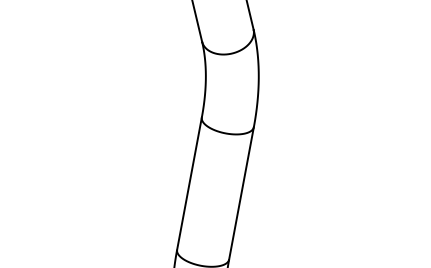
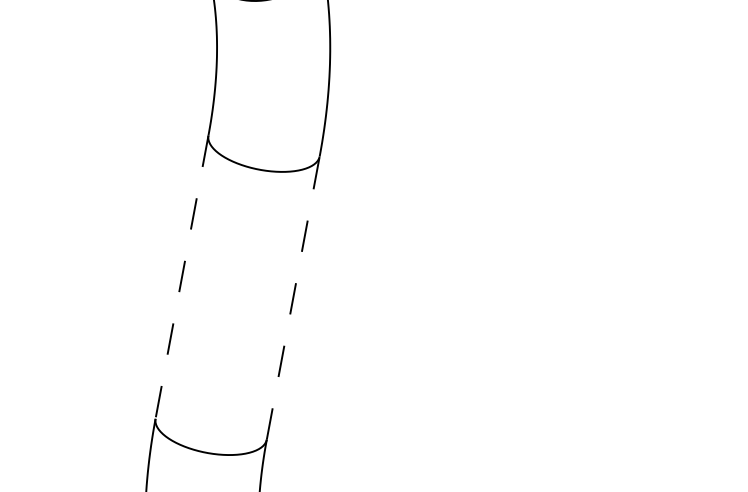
line: (189, 184) -> (182, 278), solid -> dashed
line: (241, 192) -> (293, 296), solid -> dashed

